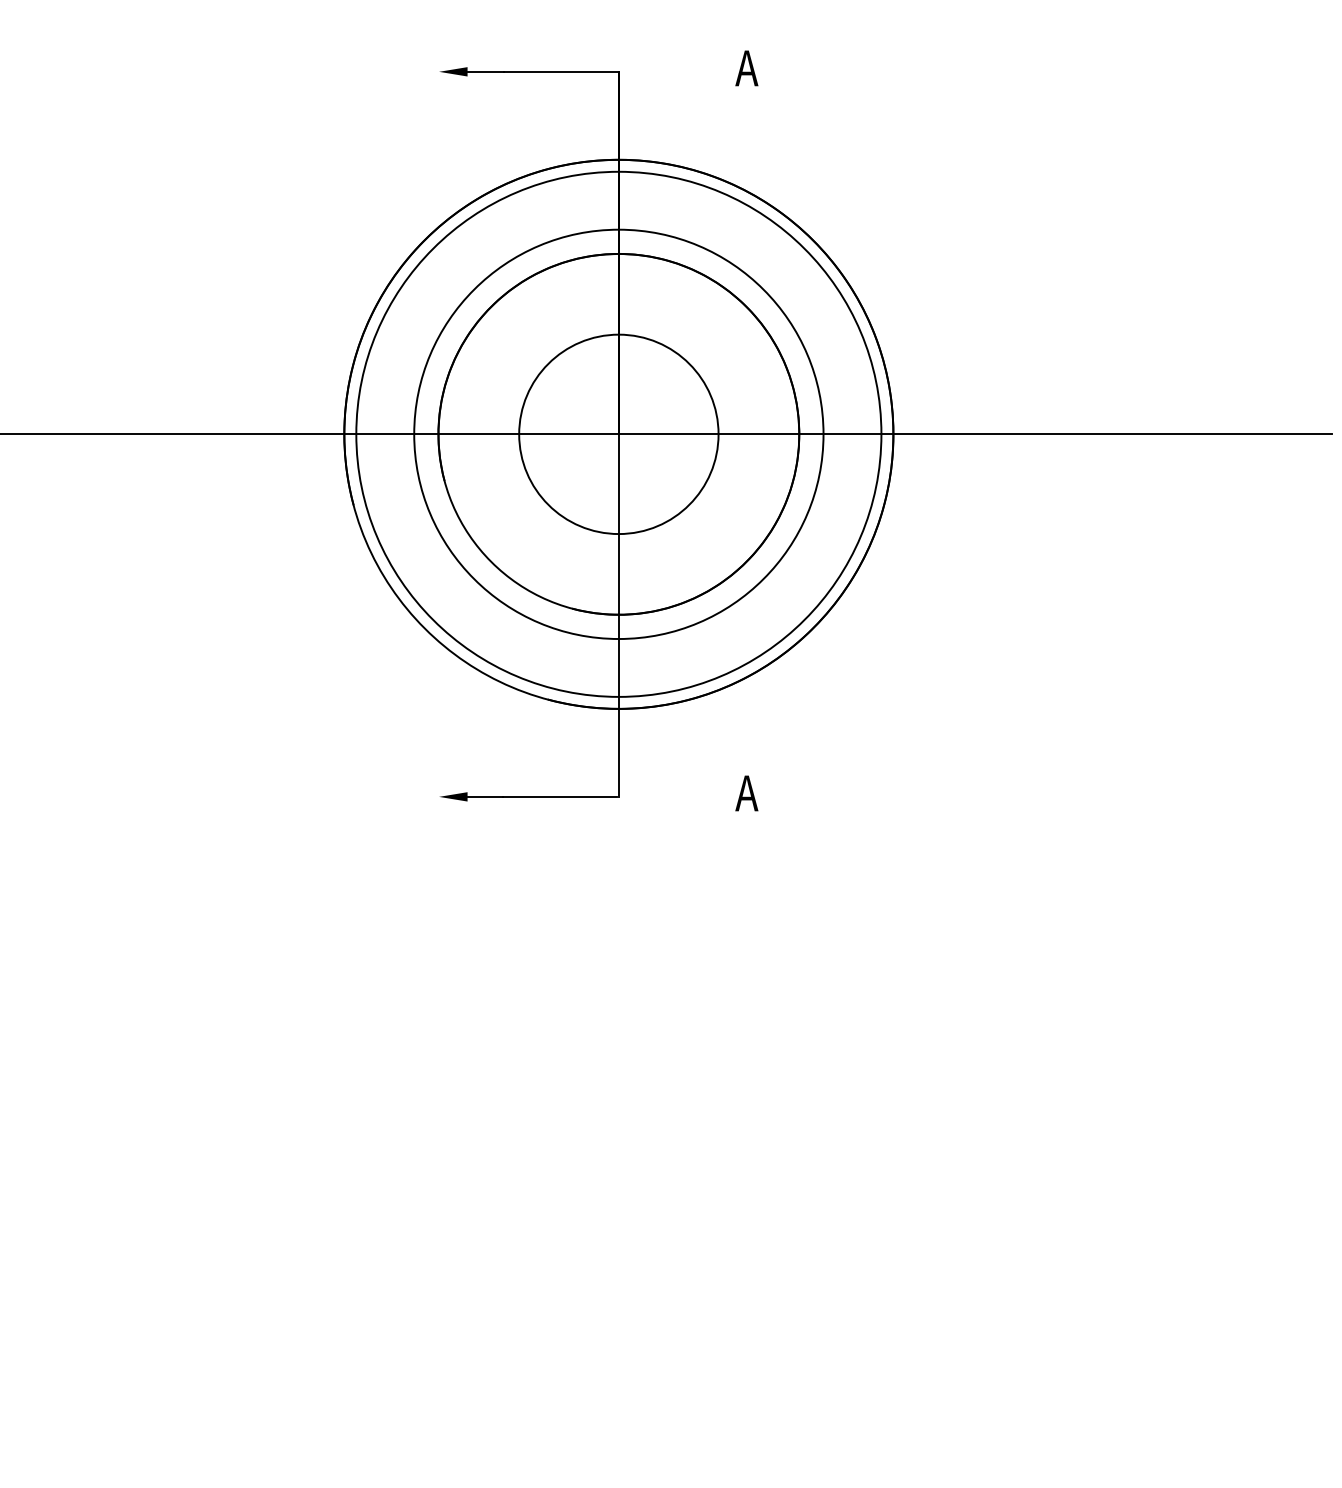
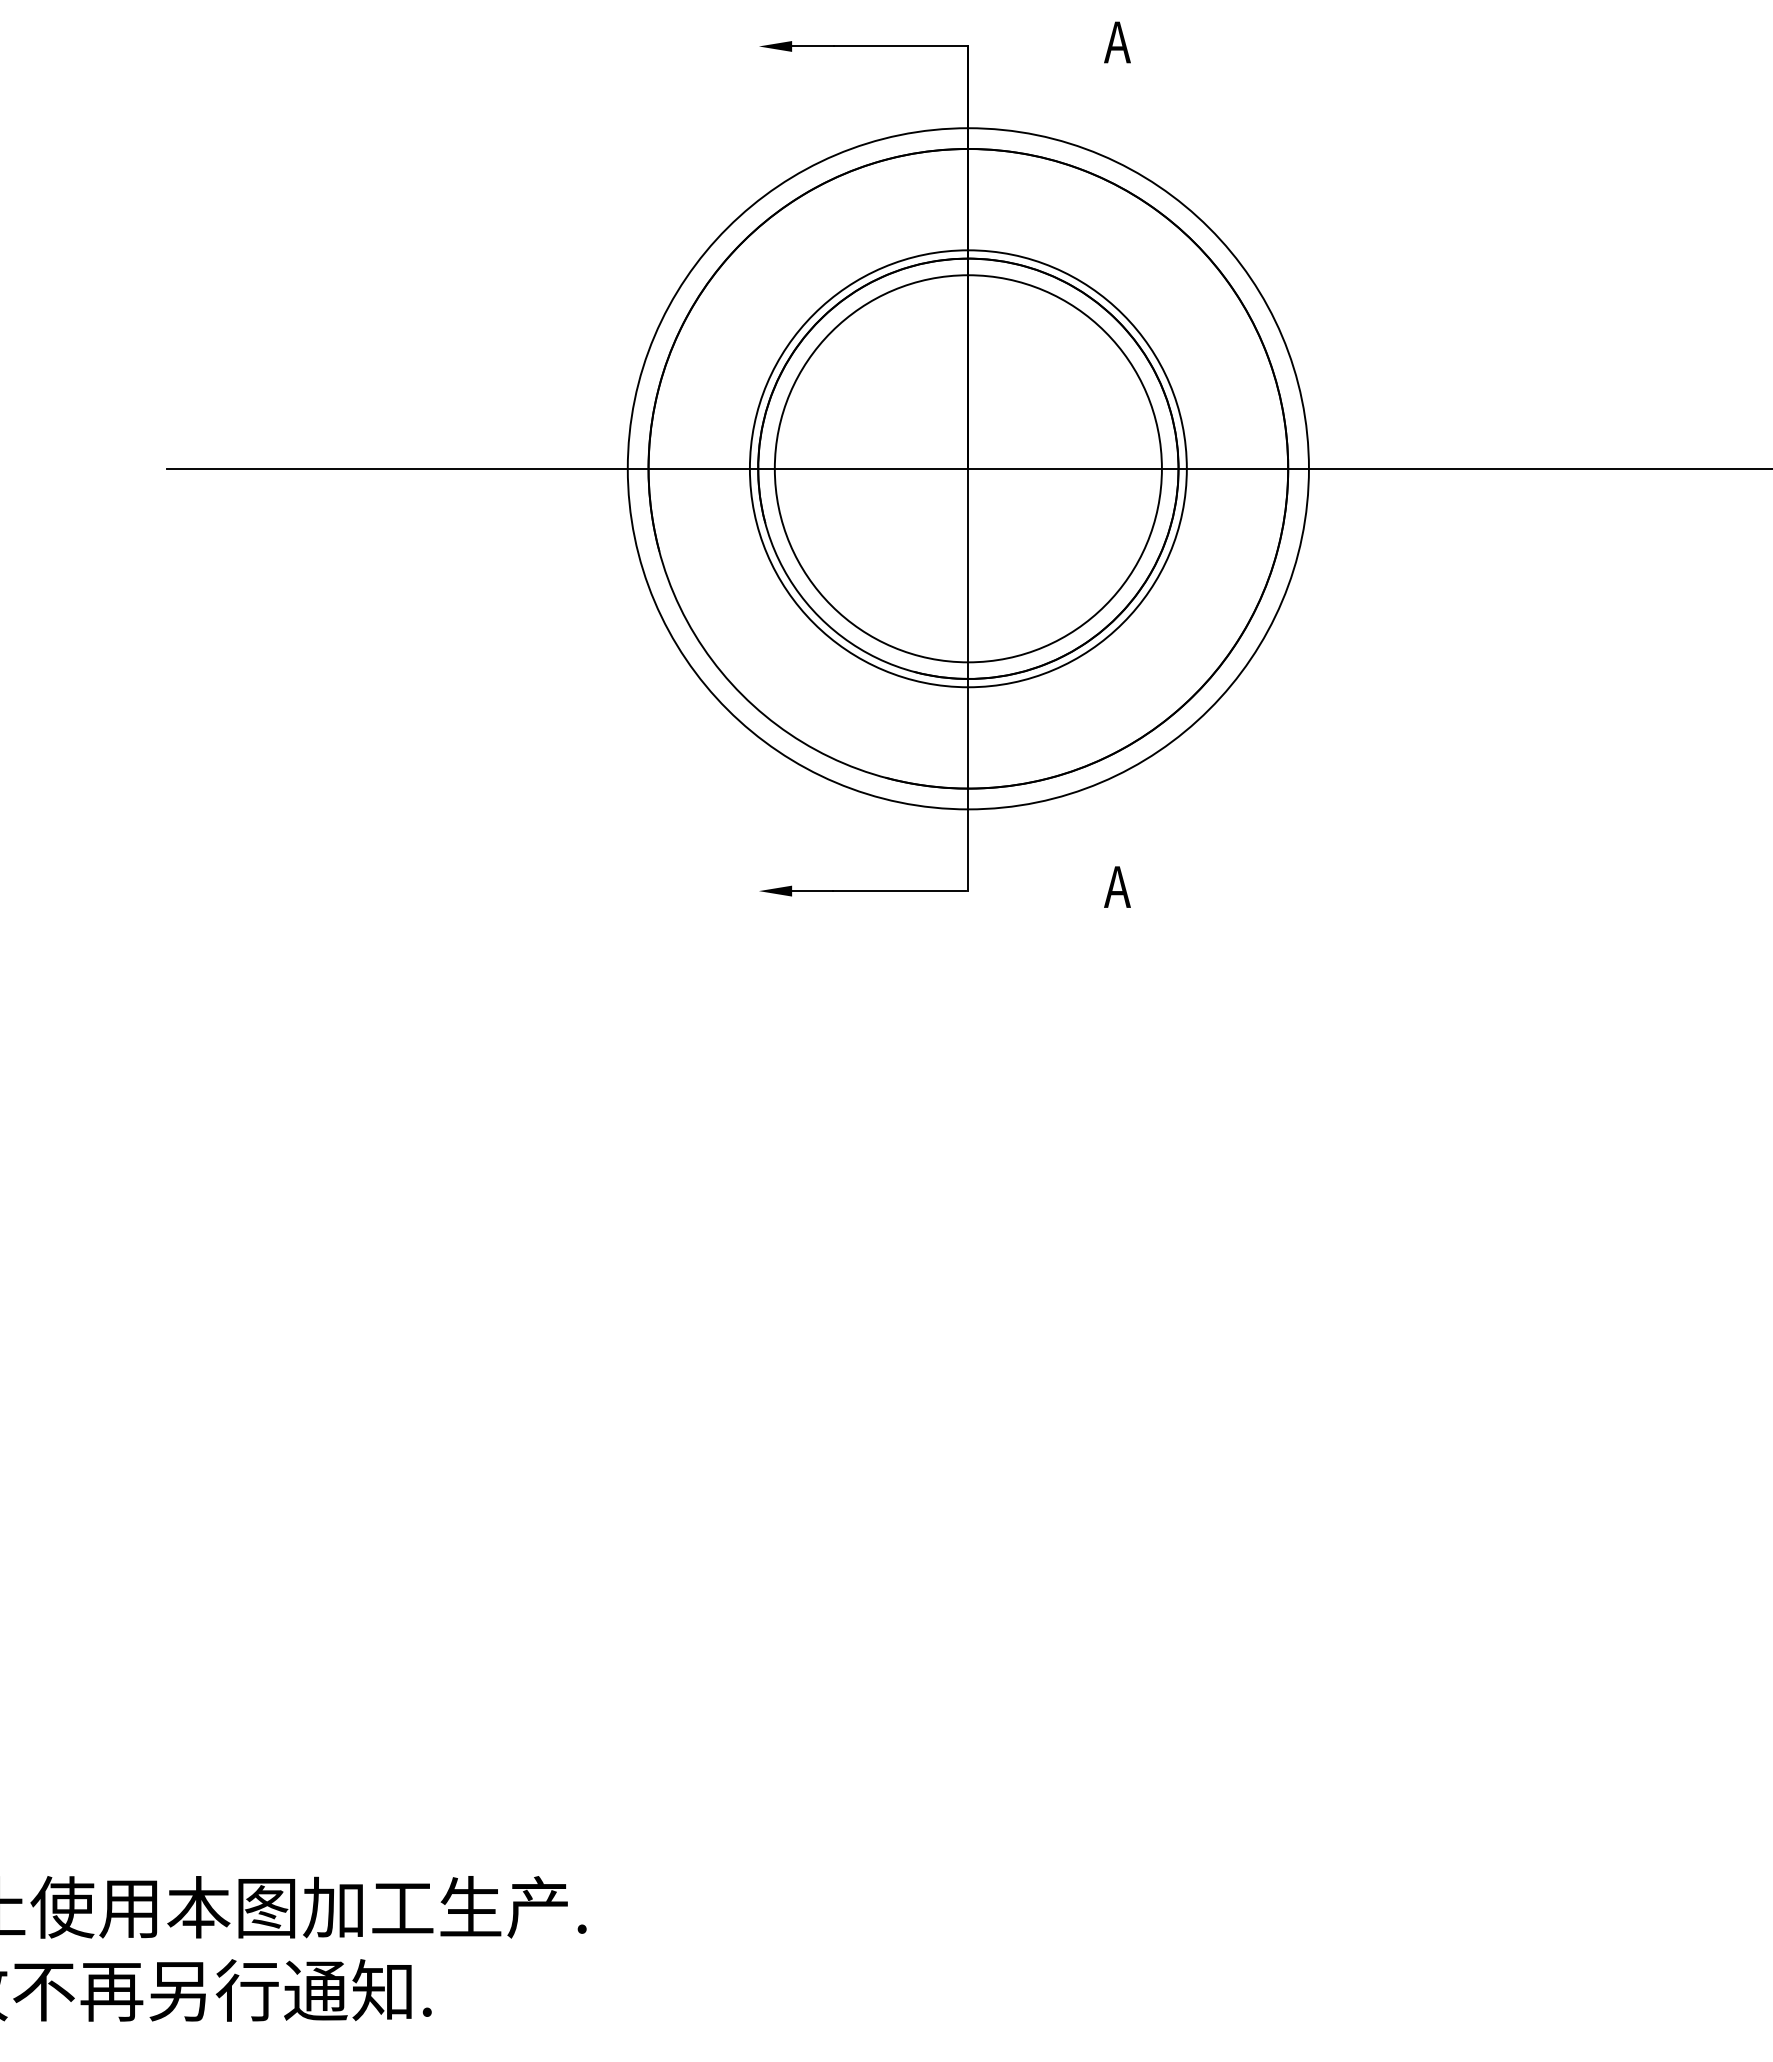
circle: (618, 434) -> (967, 468), size x0.71
circle: (618, 434) -> (967, 468), size x1.43
circle: (618, 434) -> (967, 468), size x1.67

